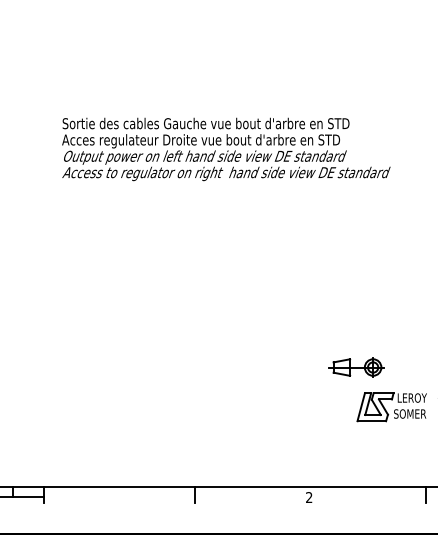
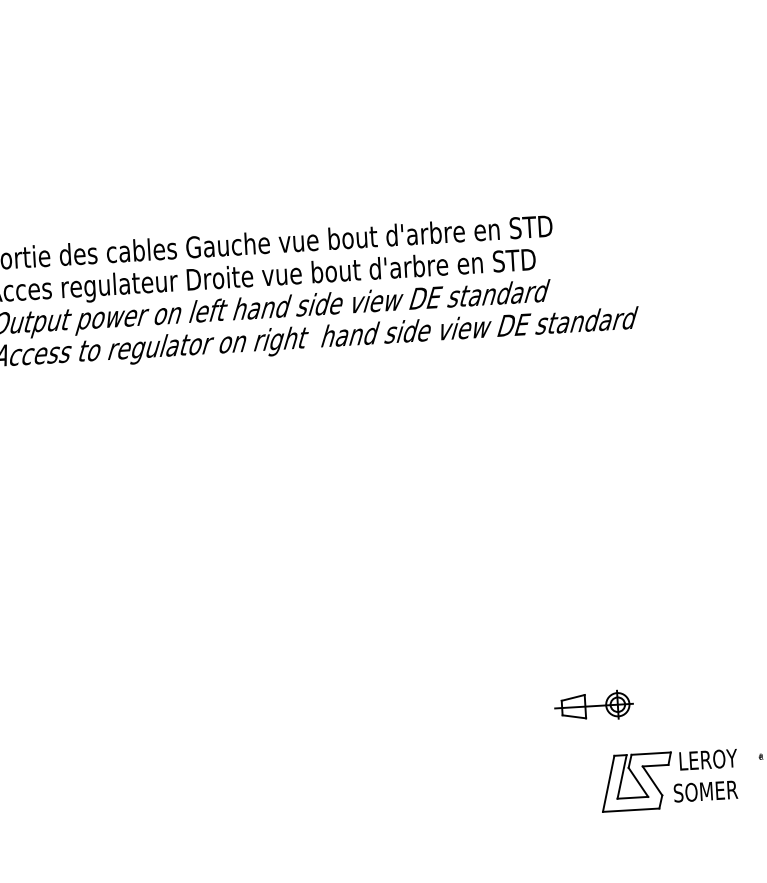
part: (355, 367) -> (592, 706), size x0.71

